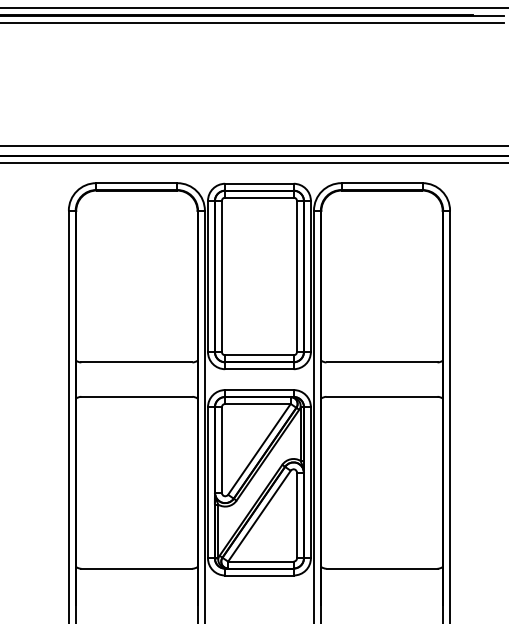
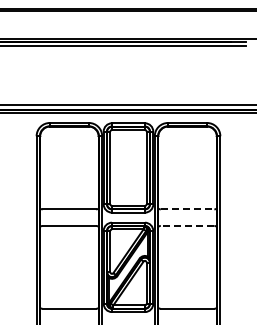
line: (381, 362) -> (187, 209), solid -> dashed
line: (381, 395) -> (187, 225), solid -> dashed

